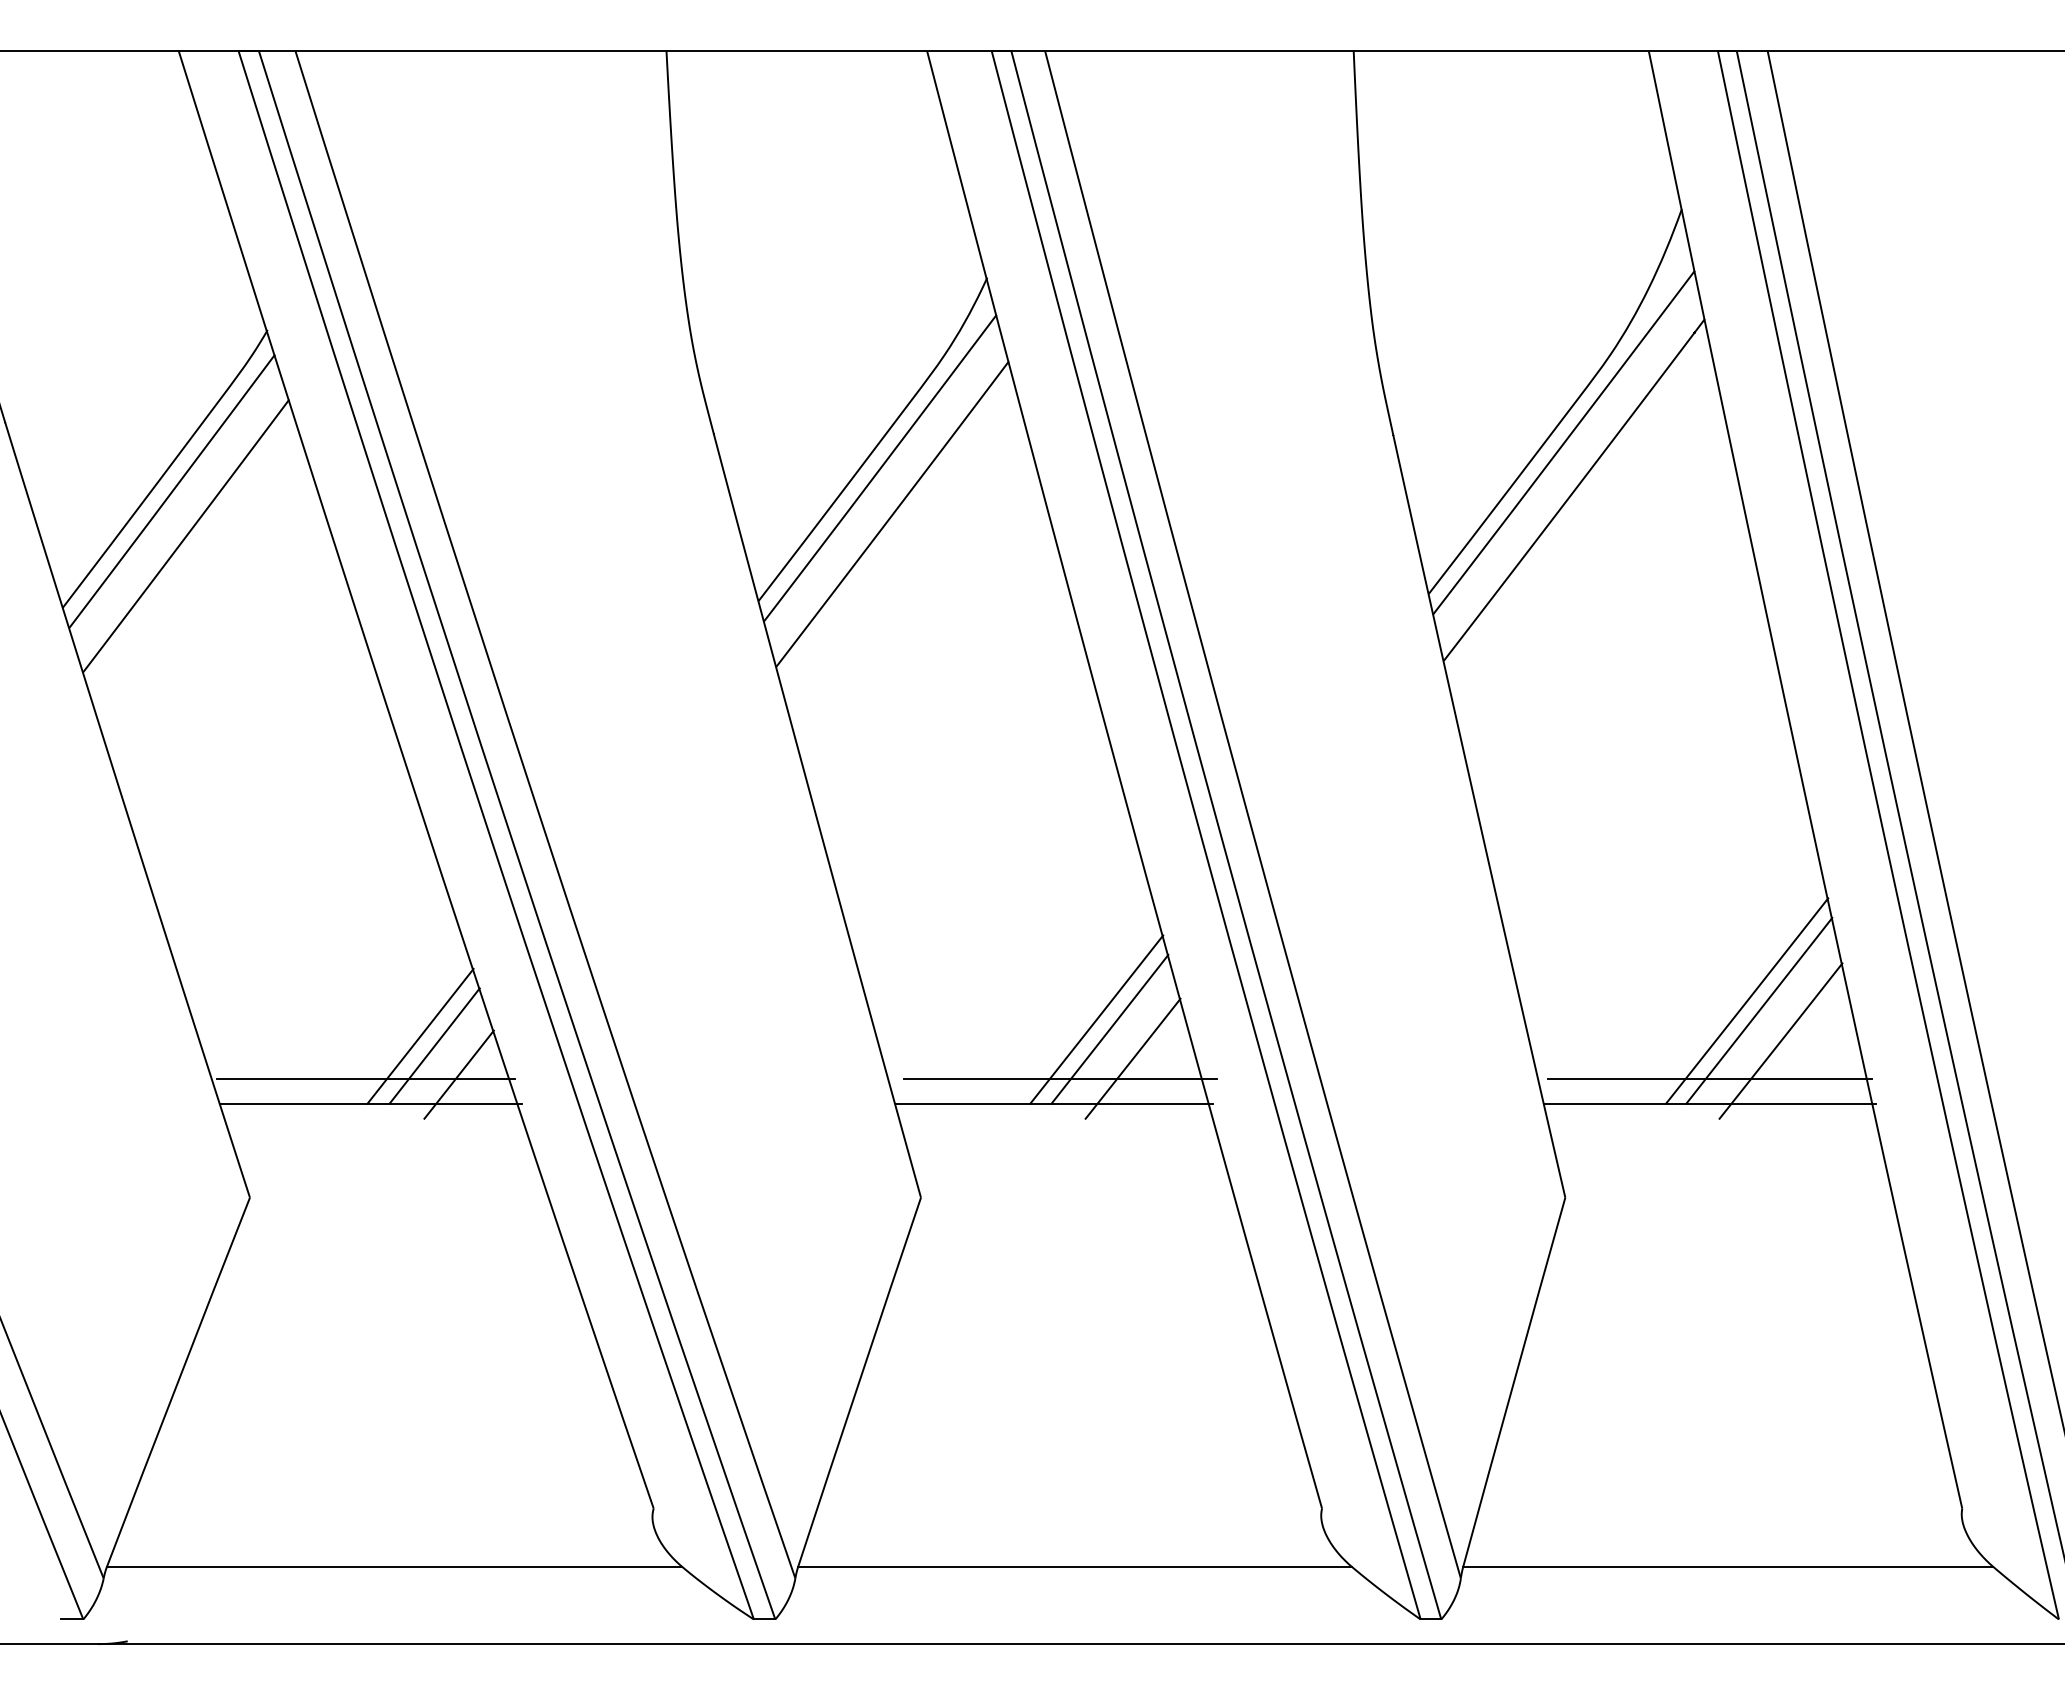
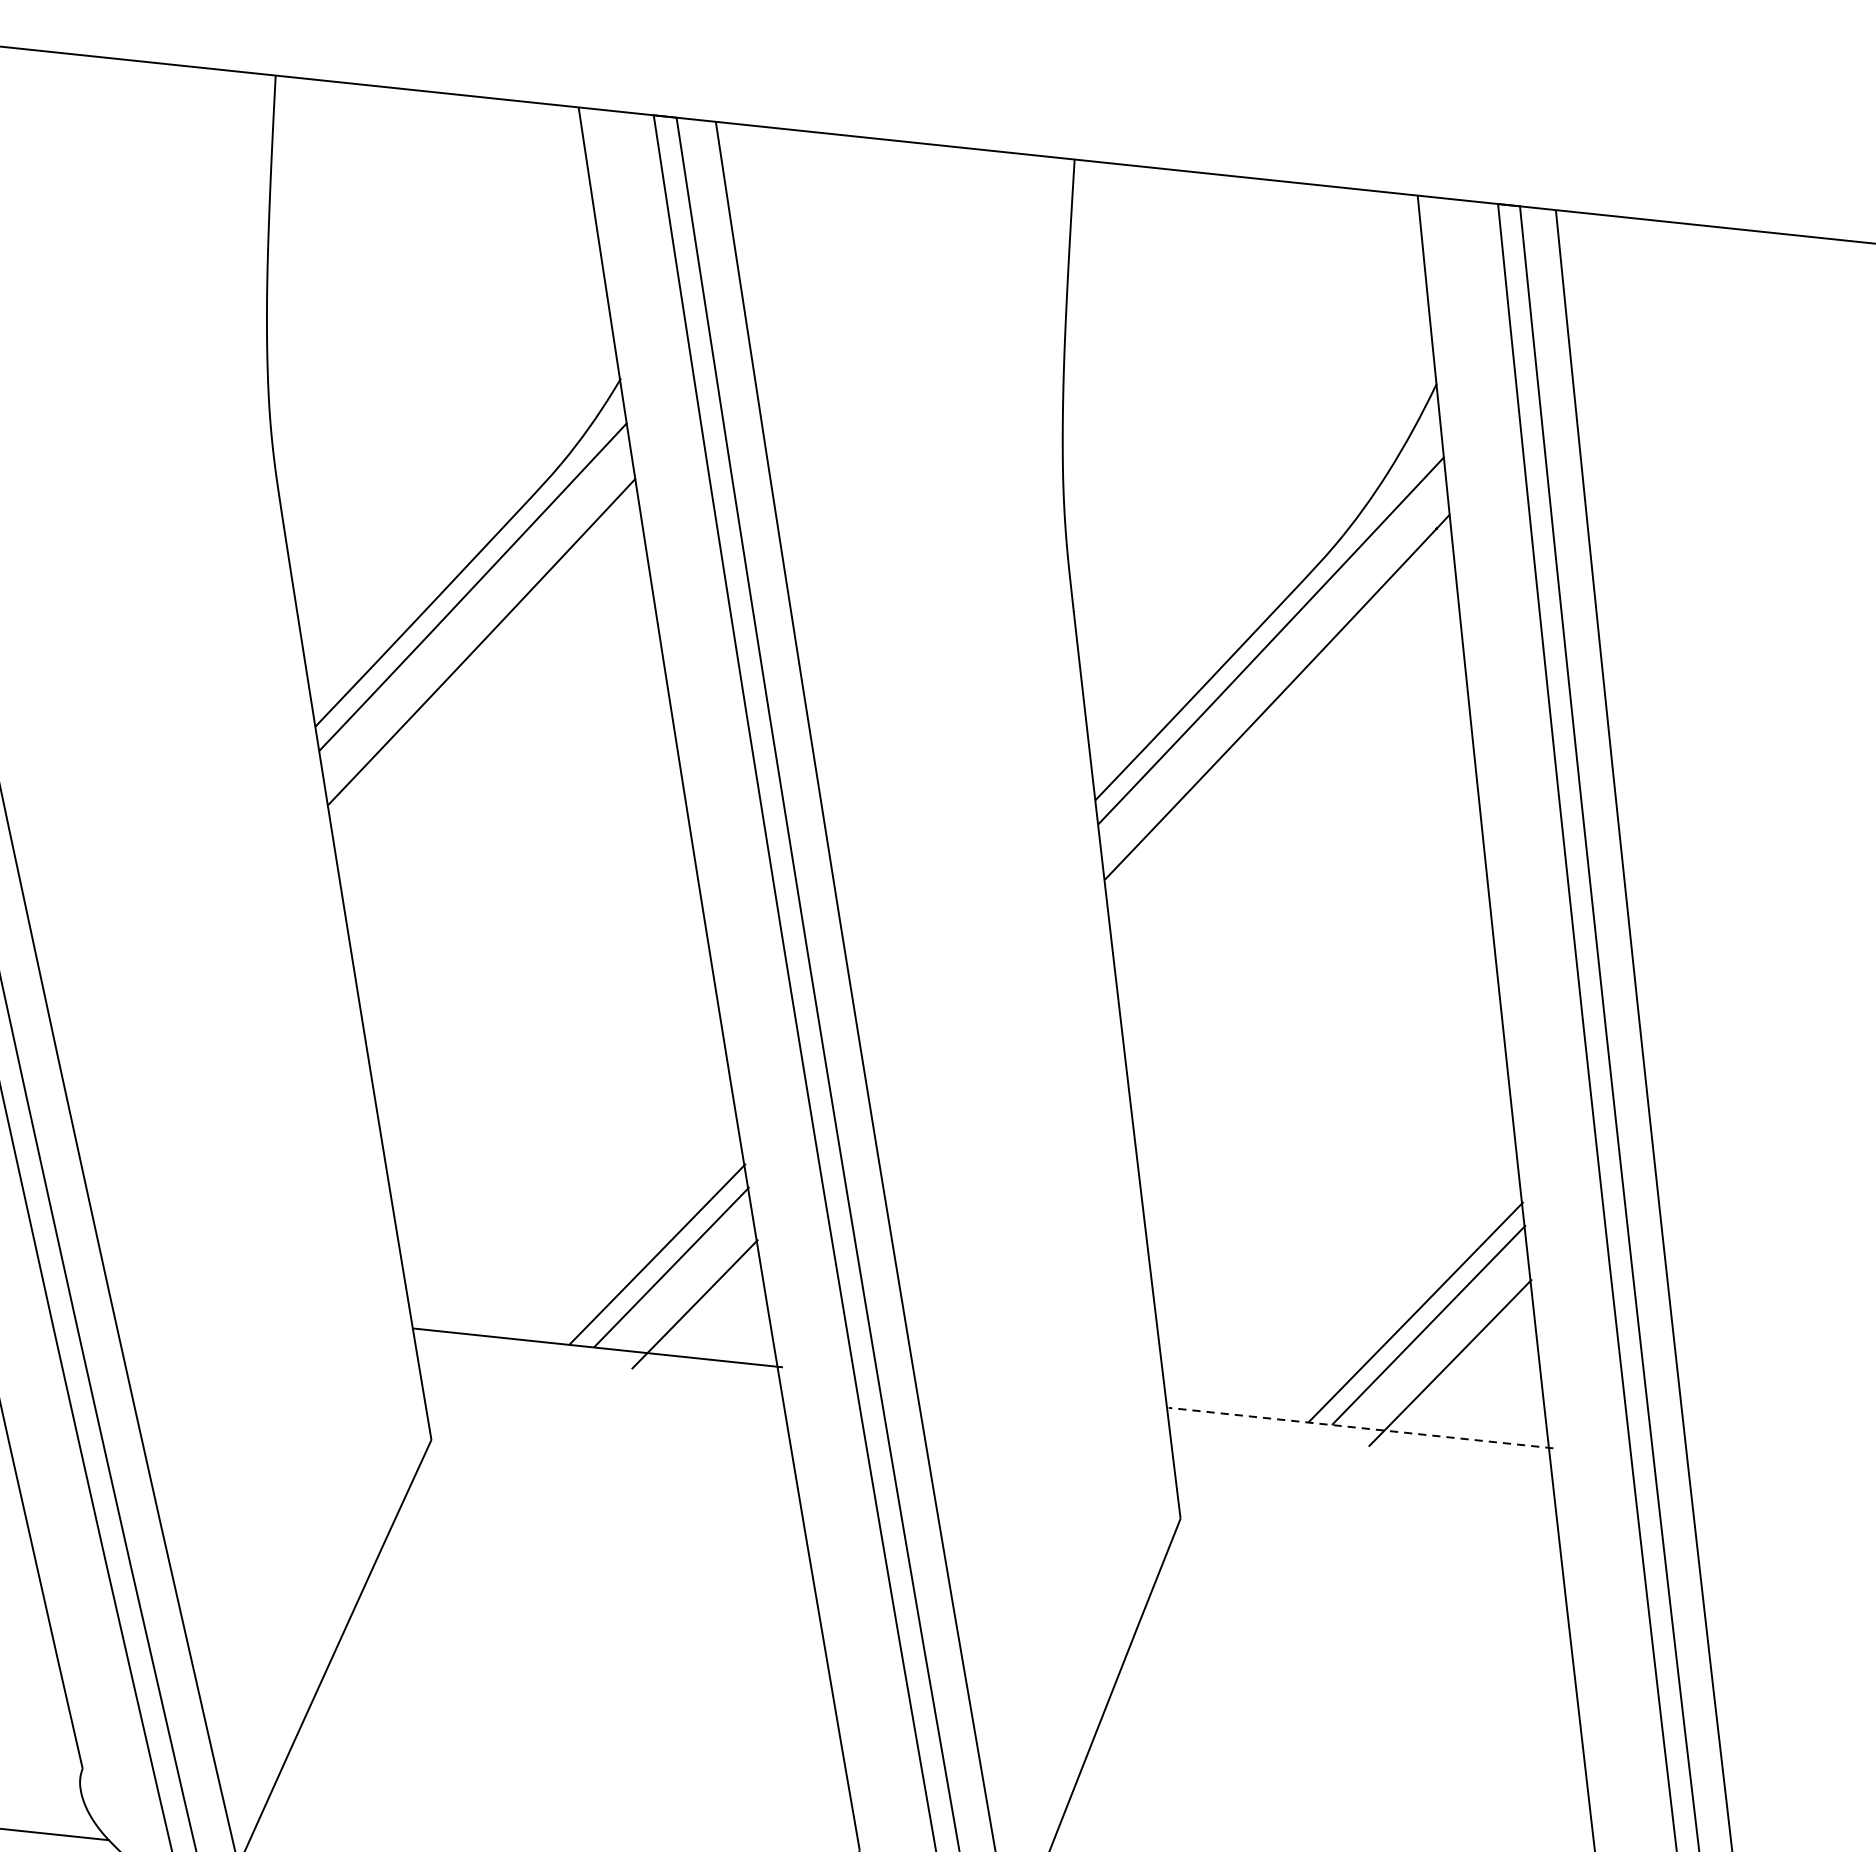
line: (1060, 1078) -> (608, 1318), removed
line: (1709, 1078) -> (1362, 1397), removed
line: (1710, 1104) -> (1360, 1428), solid -> dashed

